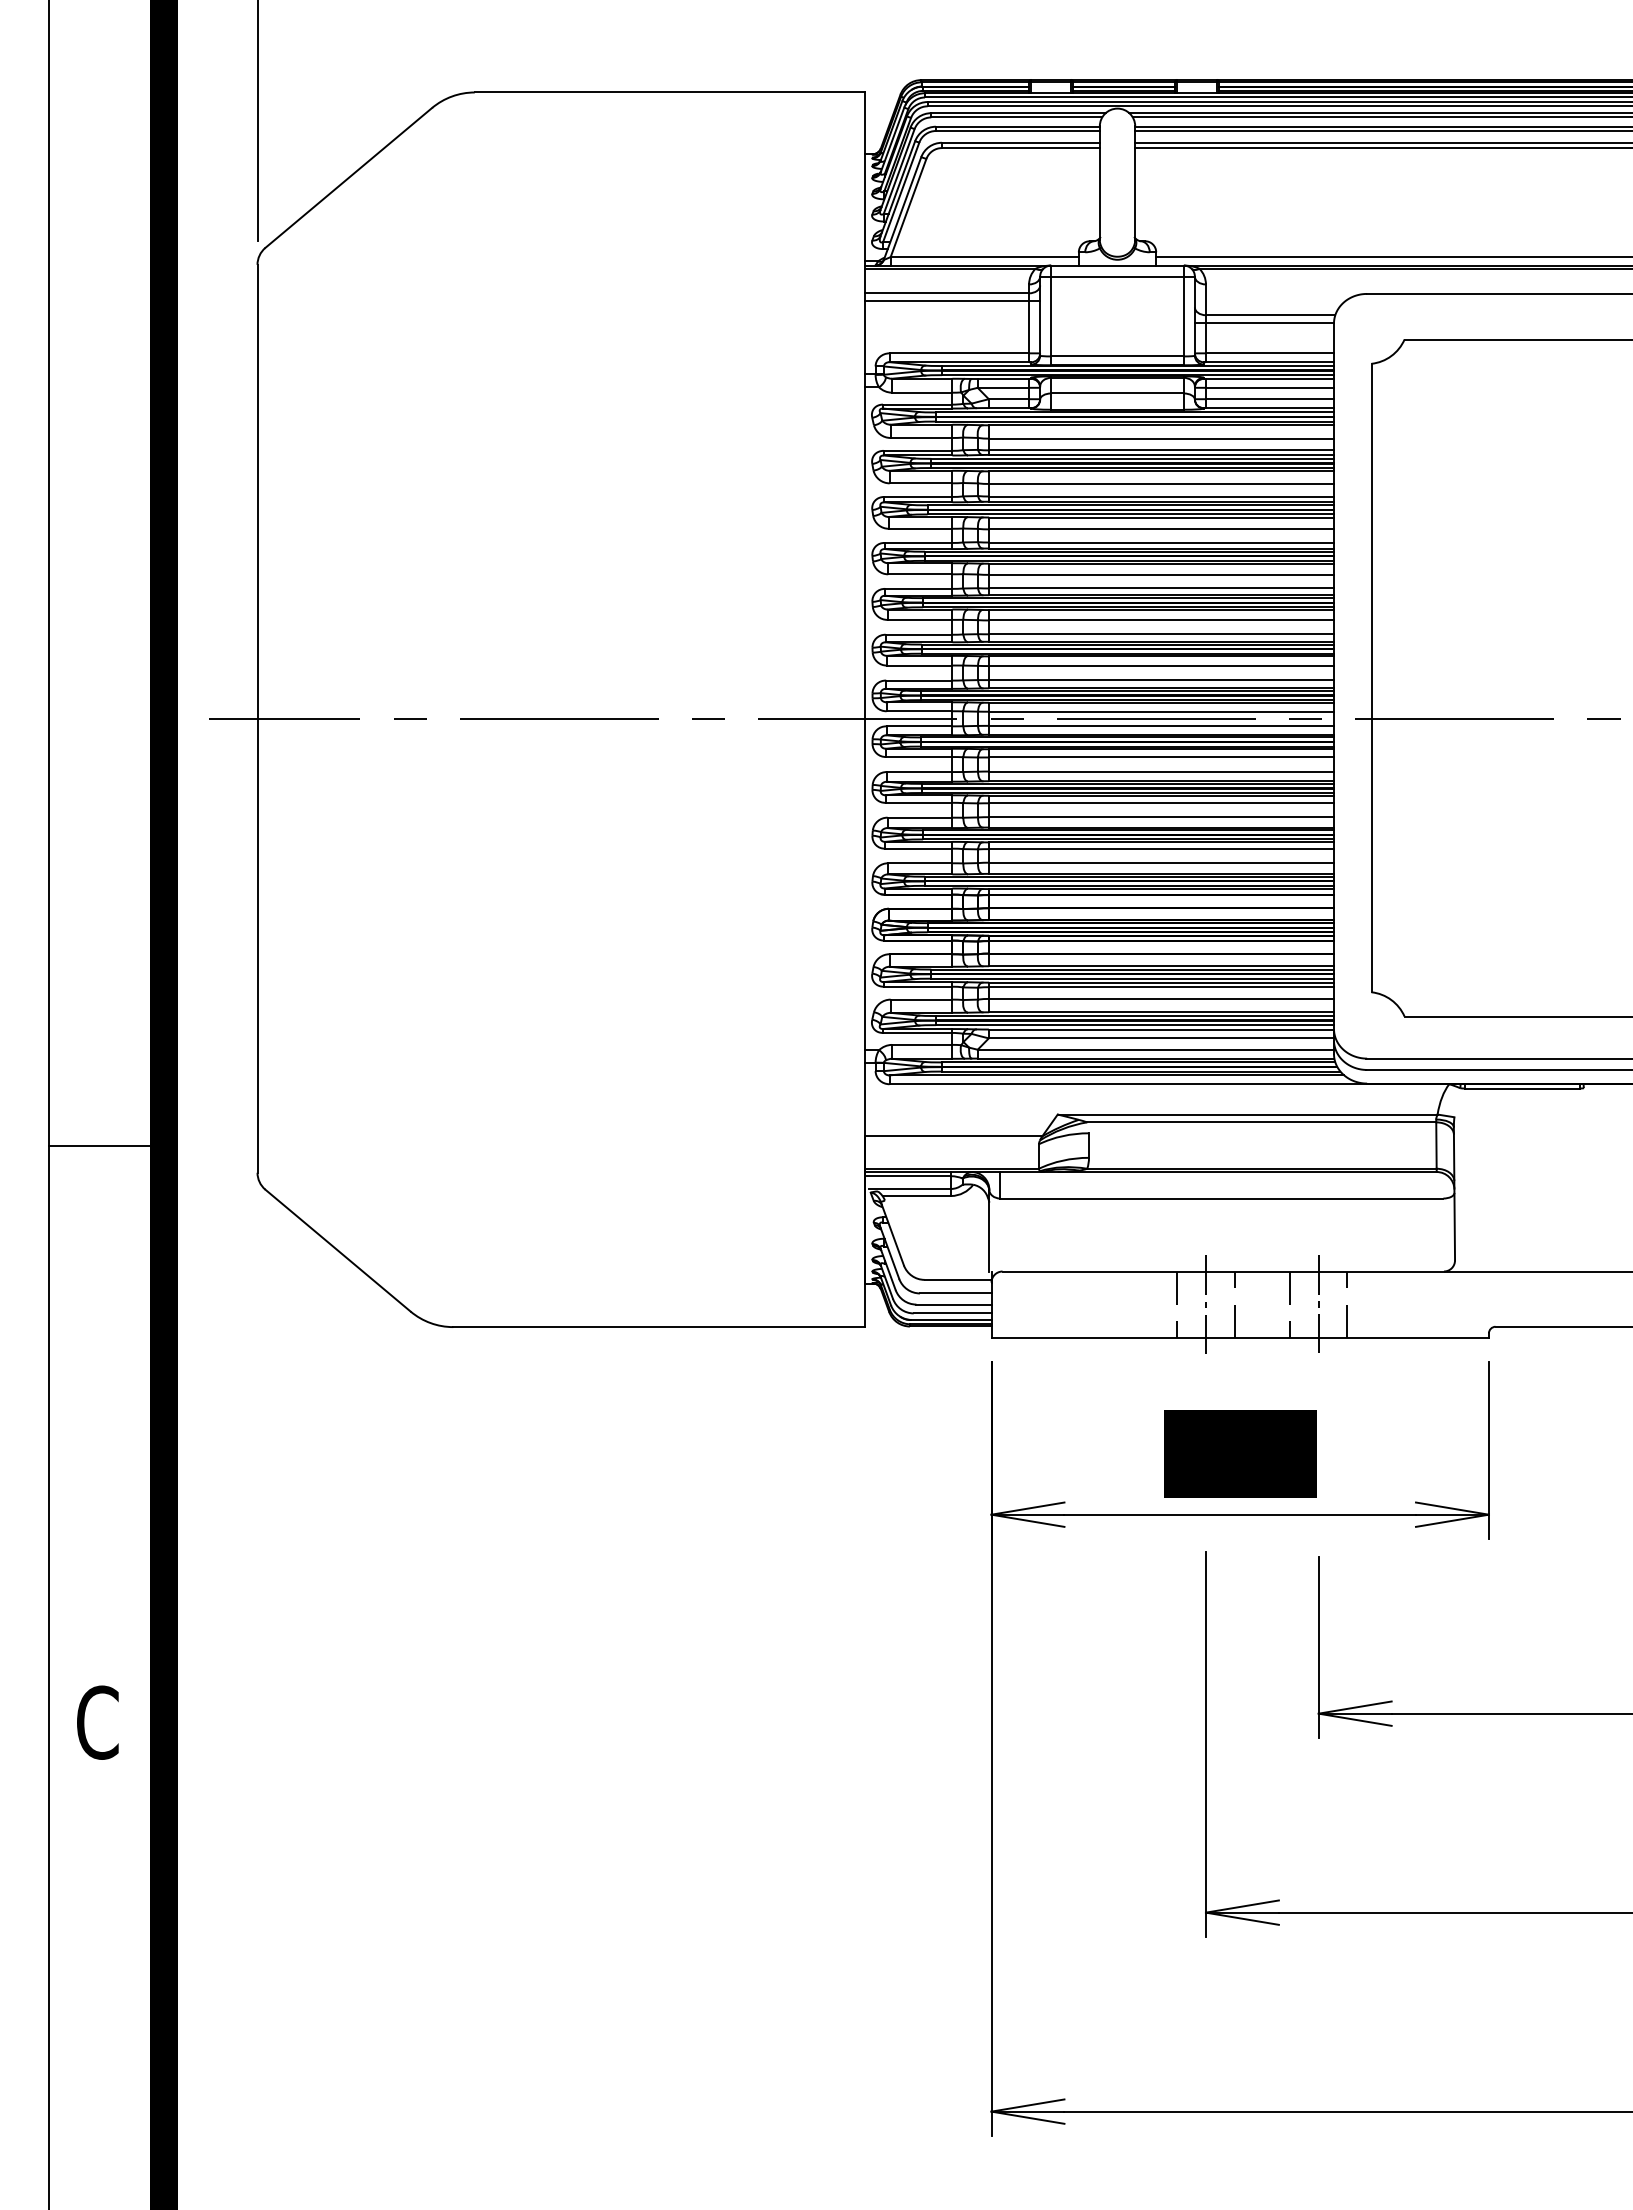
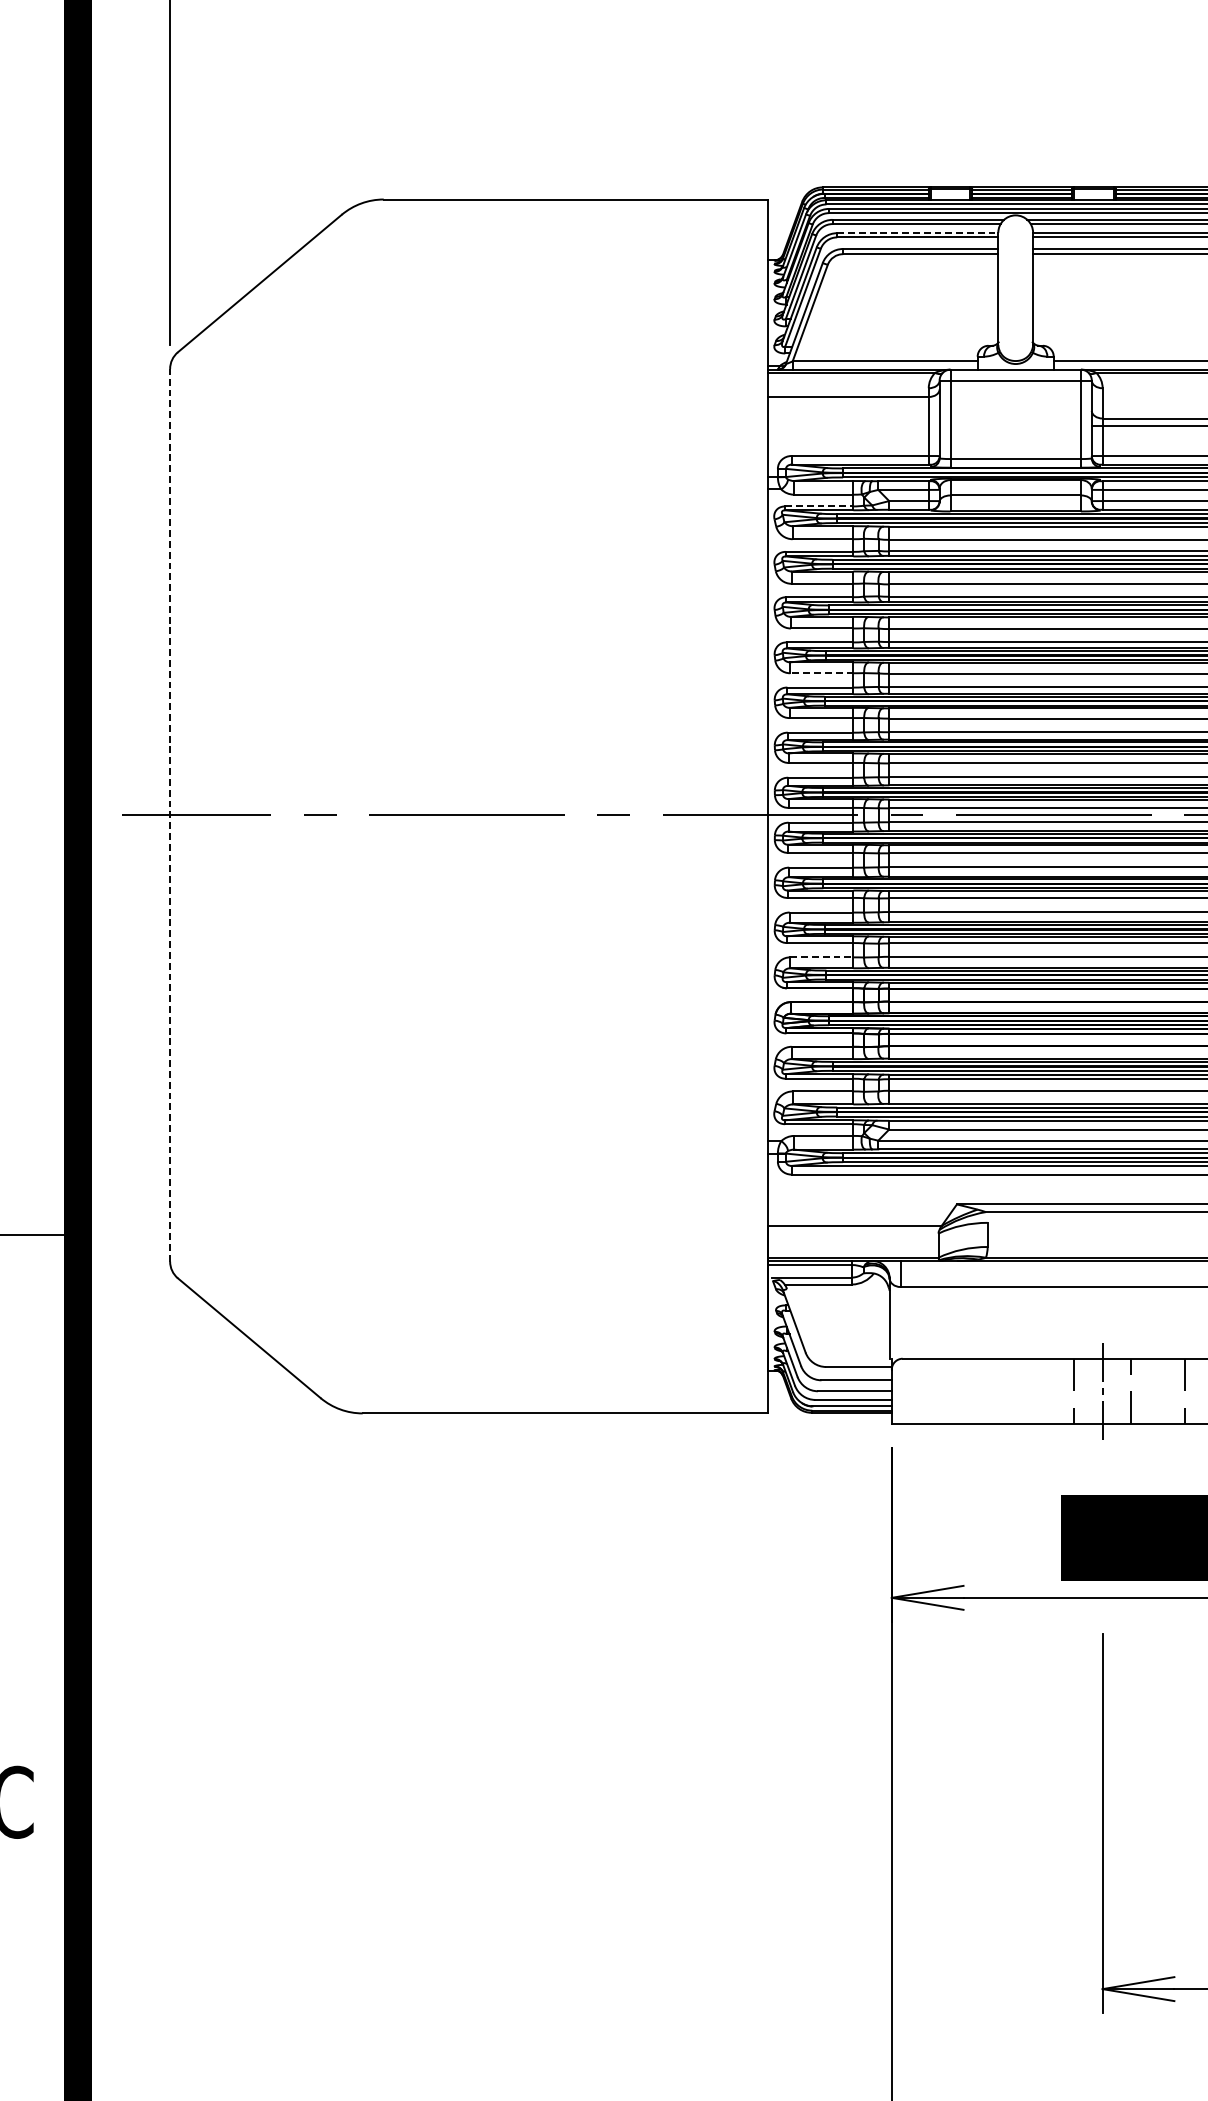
line: (1017, 126) -> (917, 232), solid -> dashed
line: (952, 301) -> (853, 405), removed
line: (917, 404) -> (819, 506), solid -> dashed
line: (919, 574) -> (821, 673), solid -> dashed
line: (257, 718) -> (170, 815), solid -> dashed
line: (920, 863) -> (821, 957), solid -> dashed

